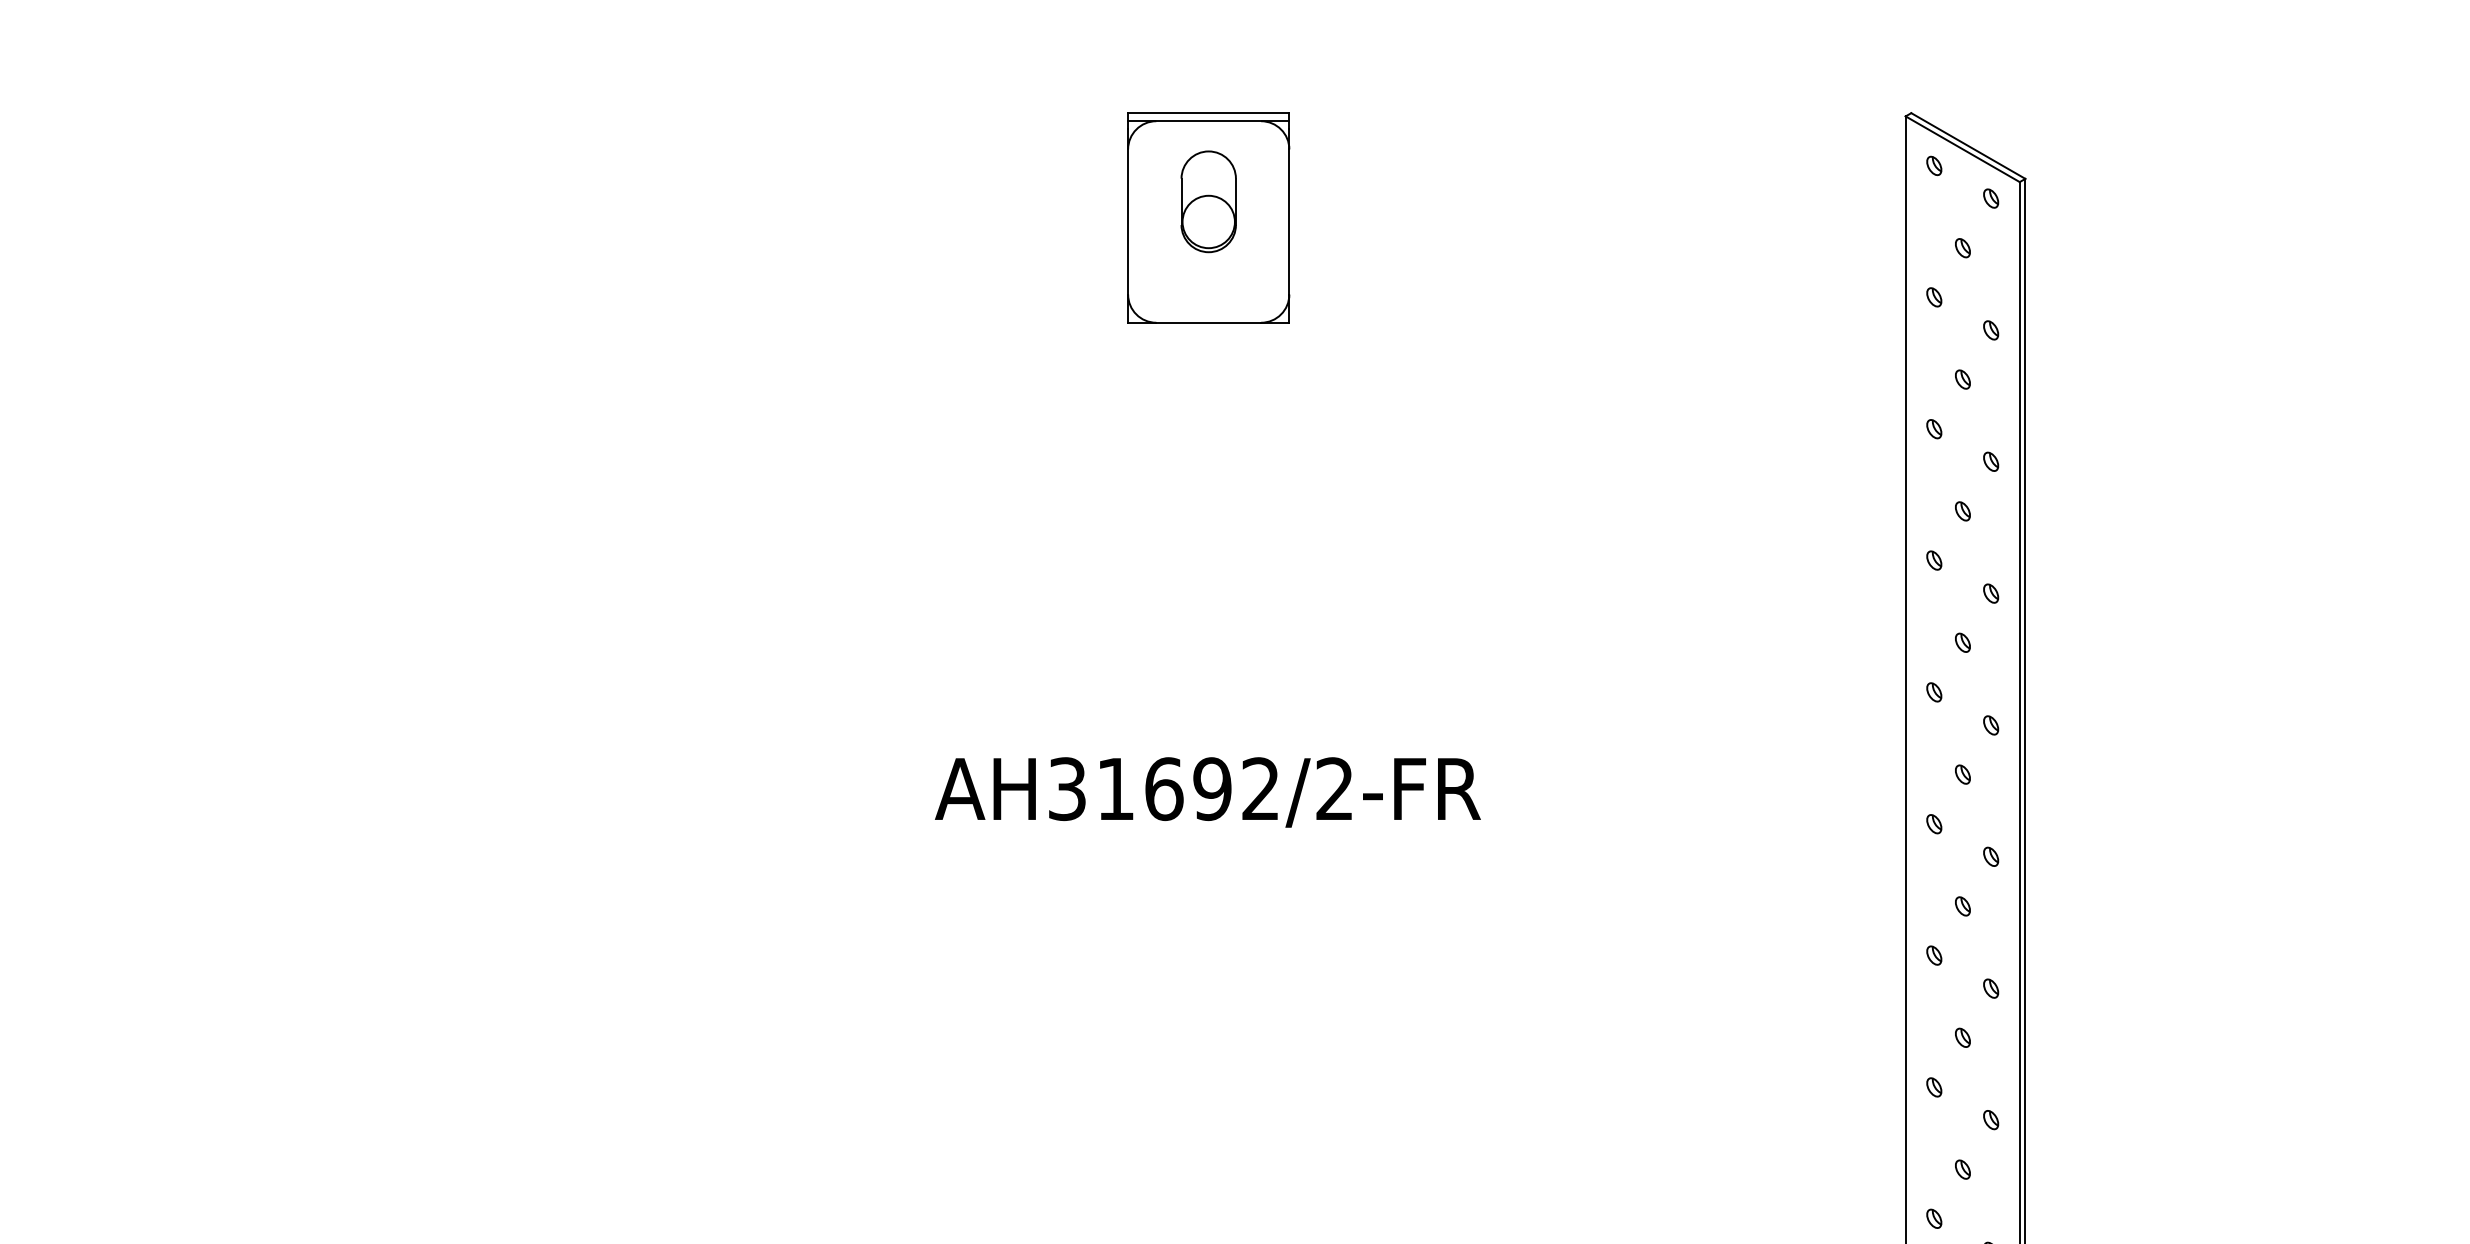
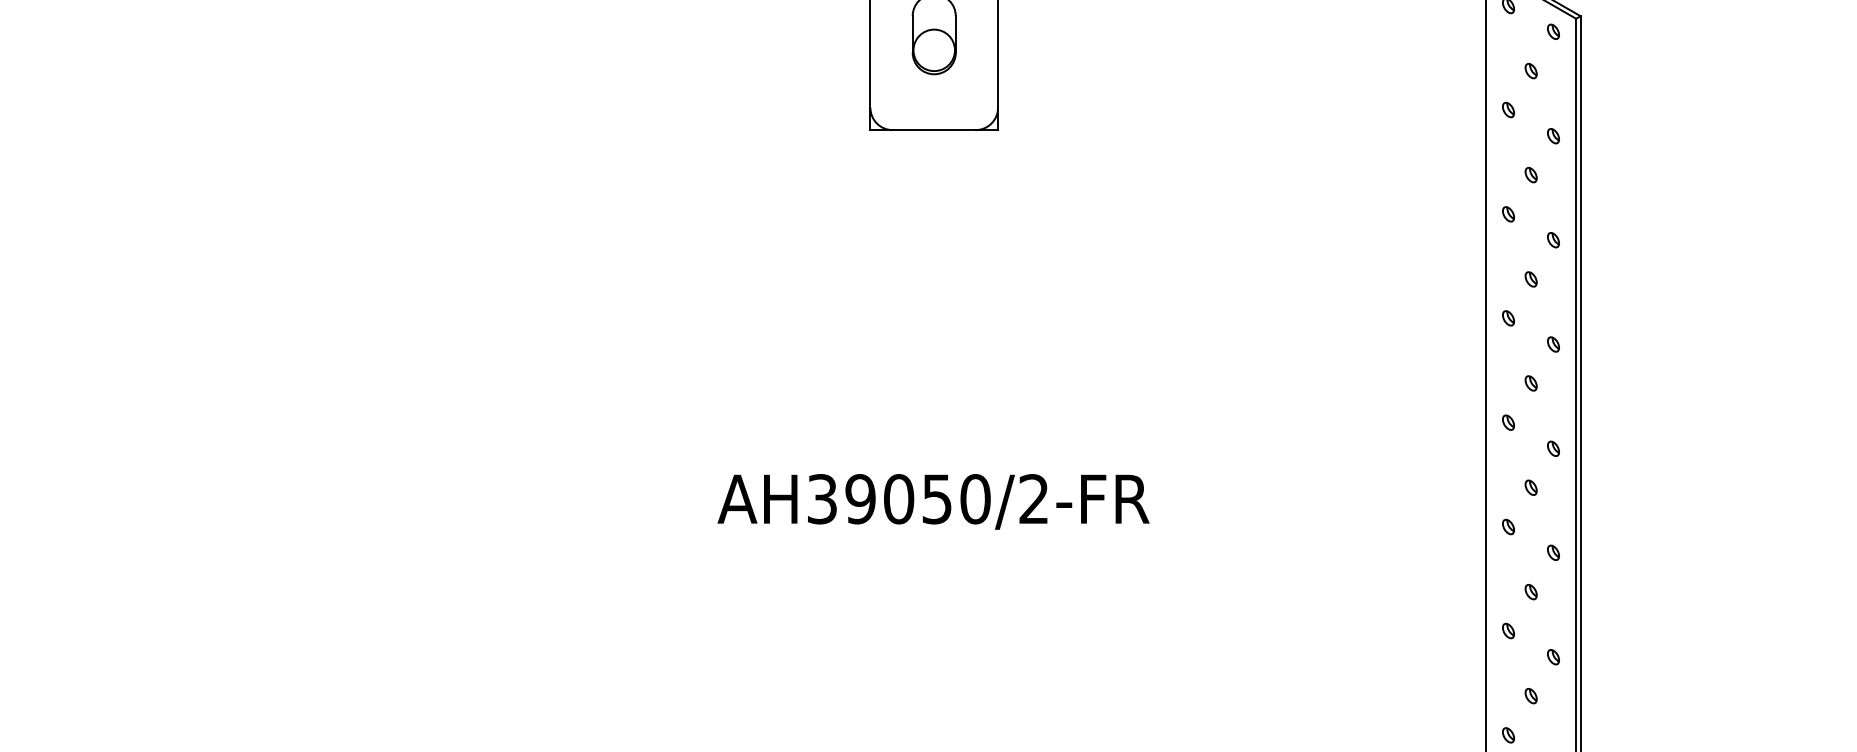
text: (1188, 789) -> (918, 499), AH31692/2-FR -> AH39050/2-FR

